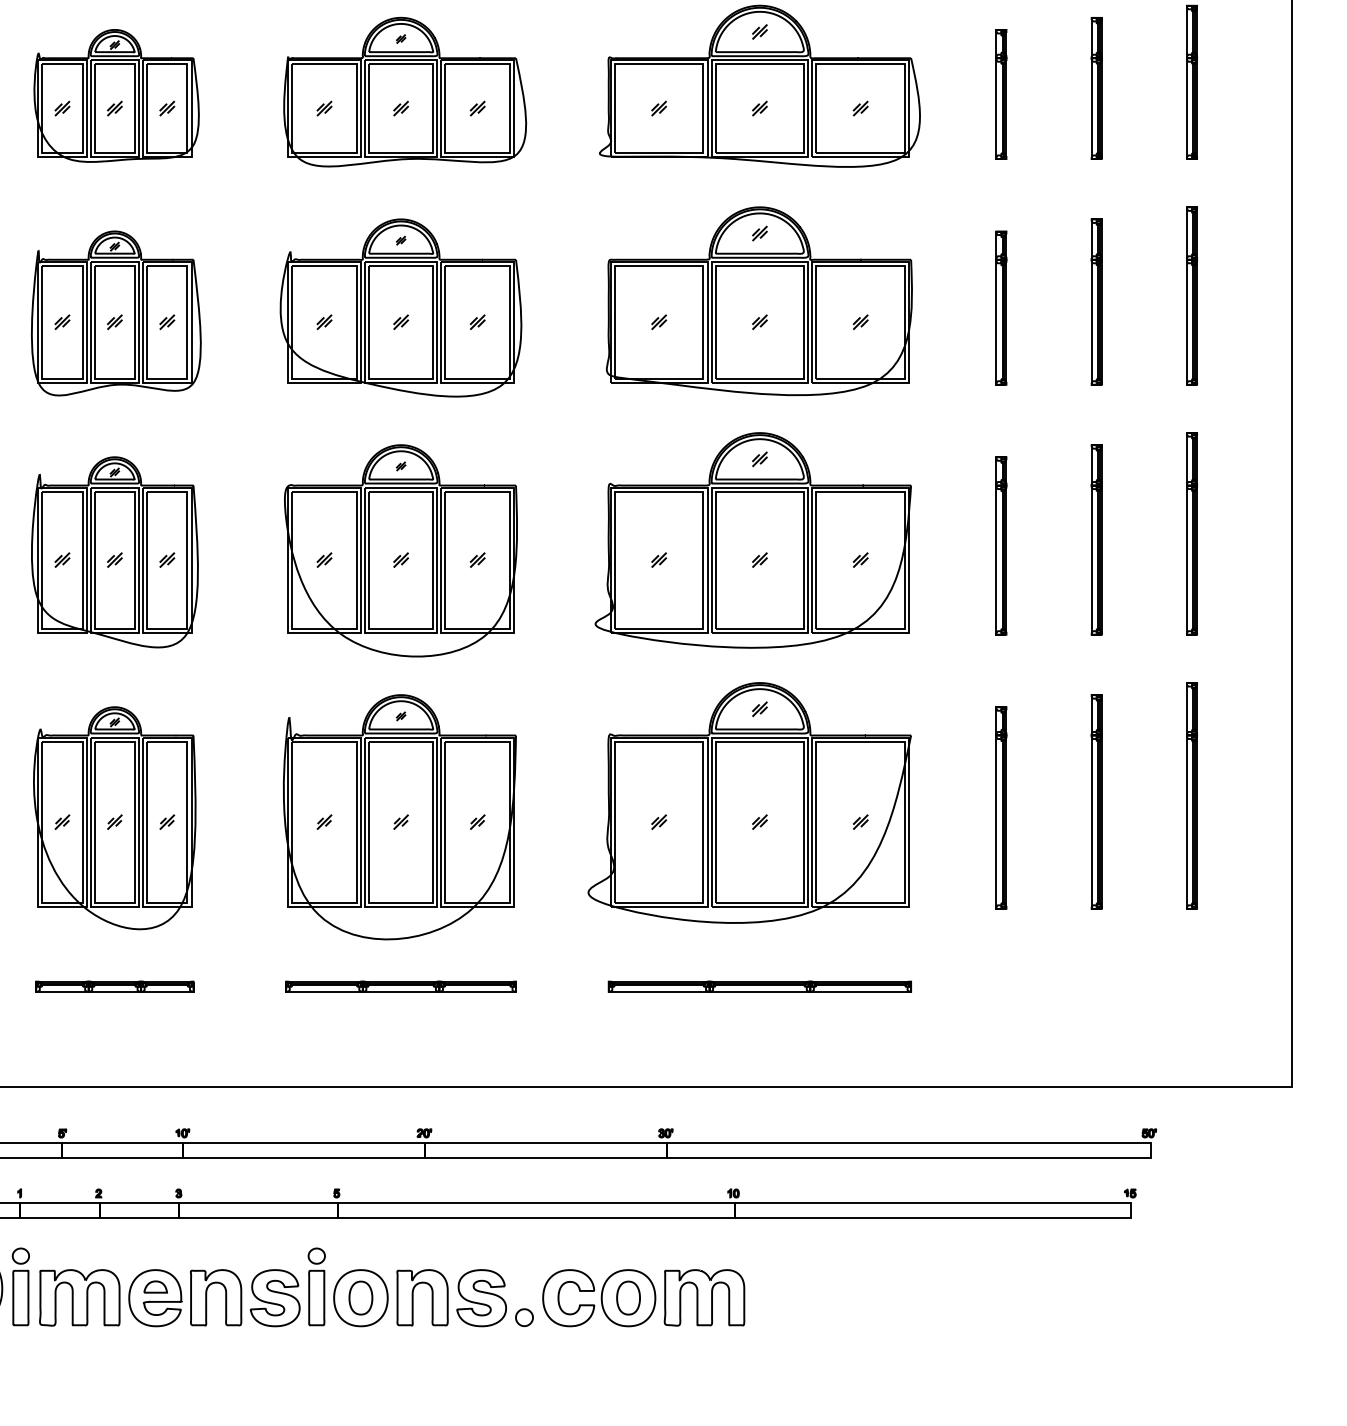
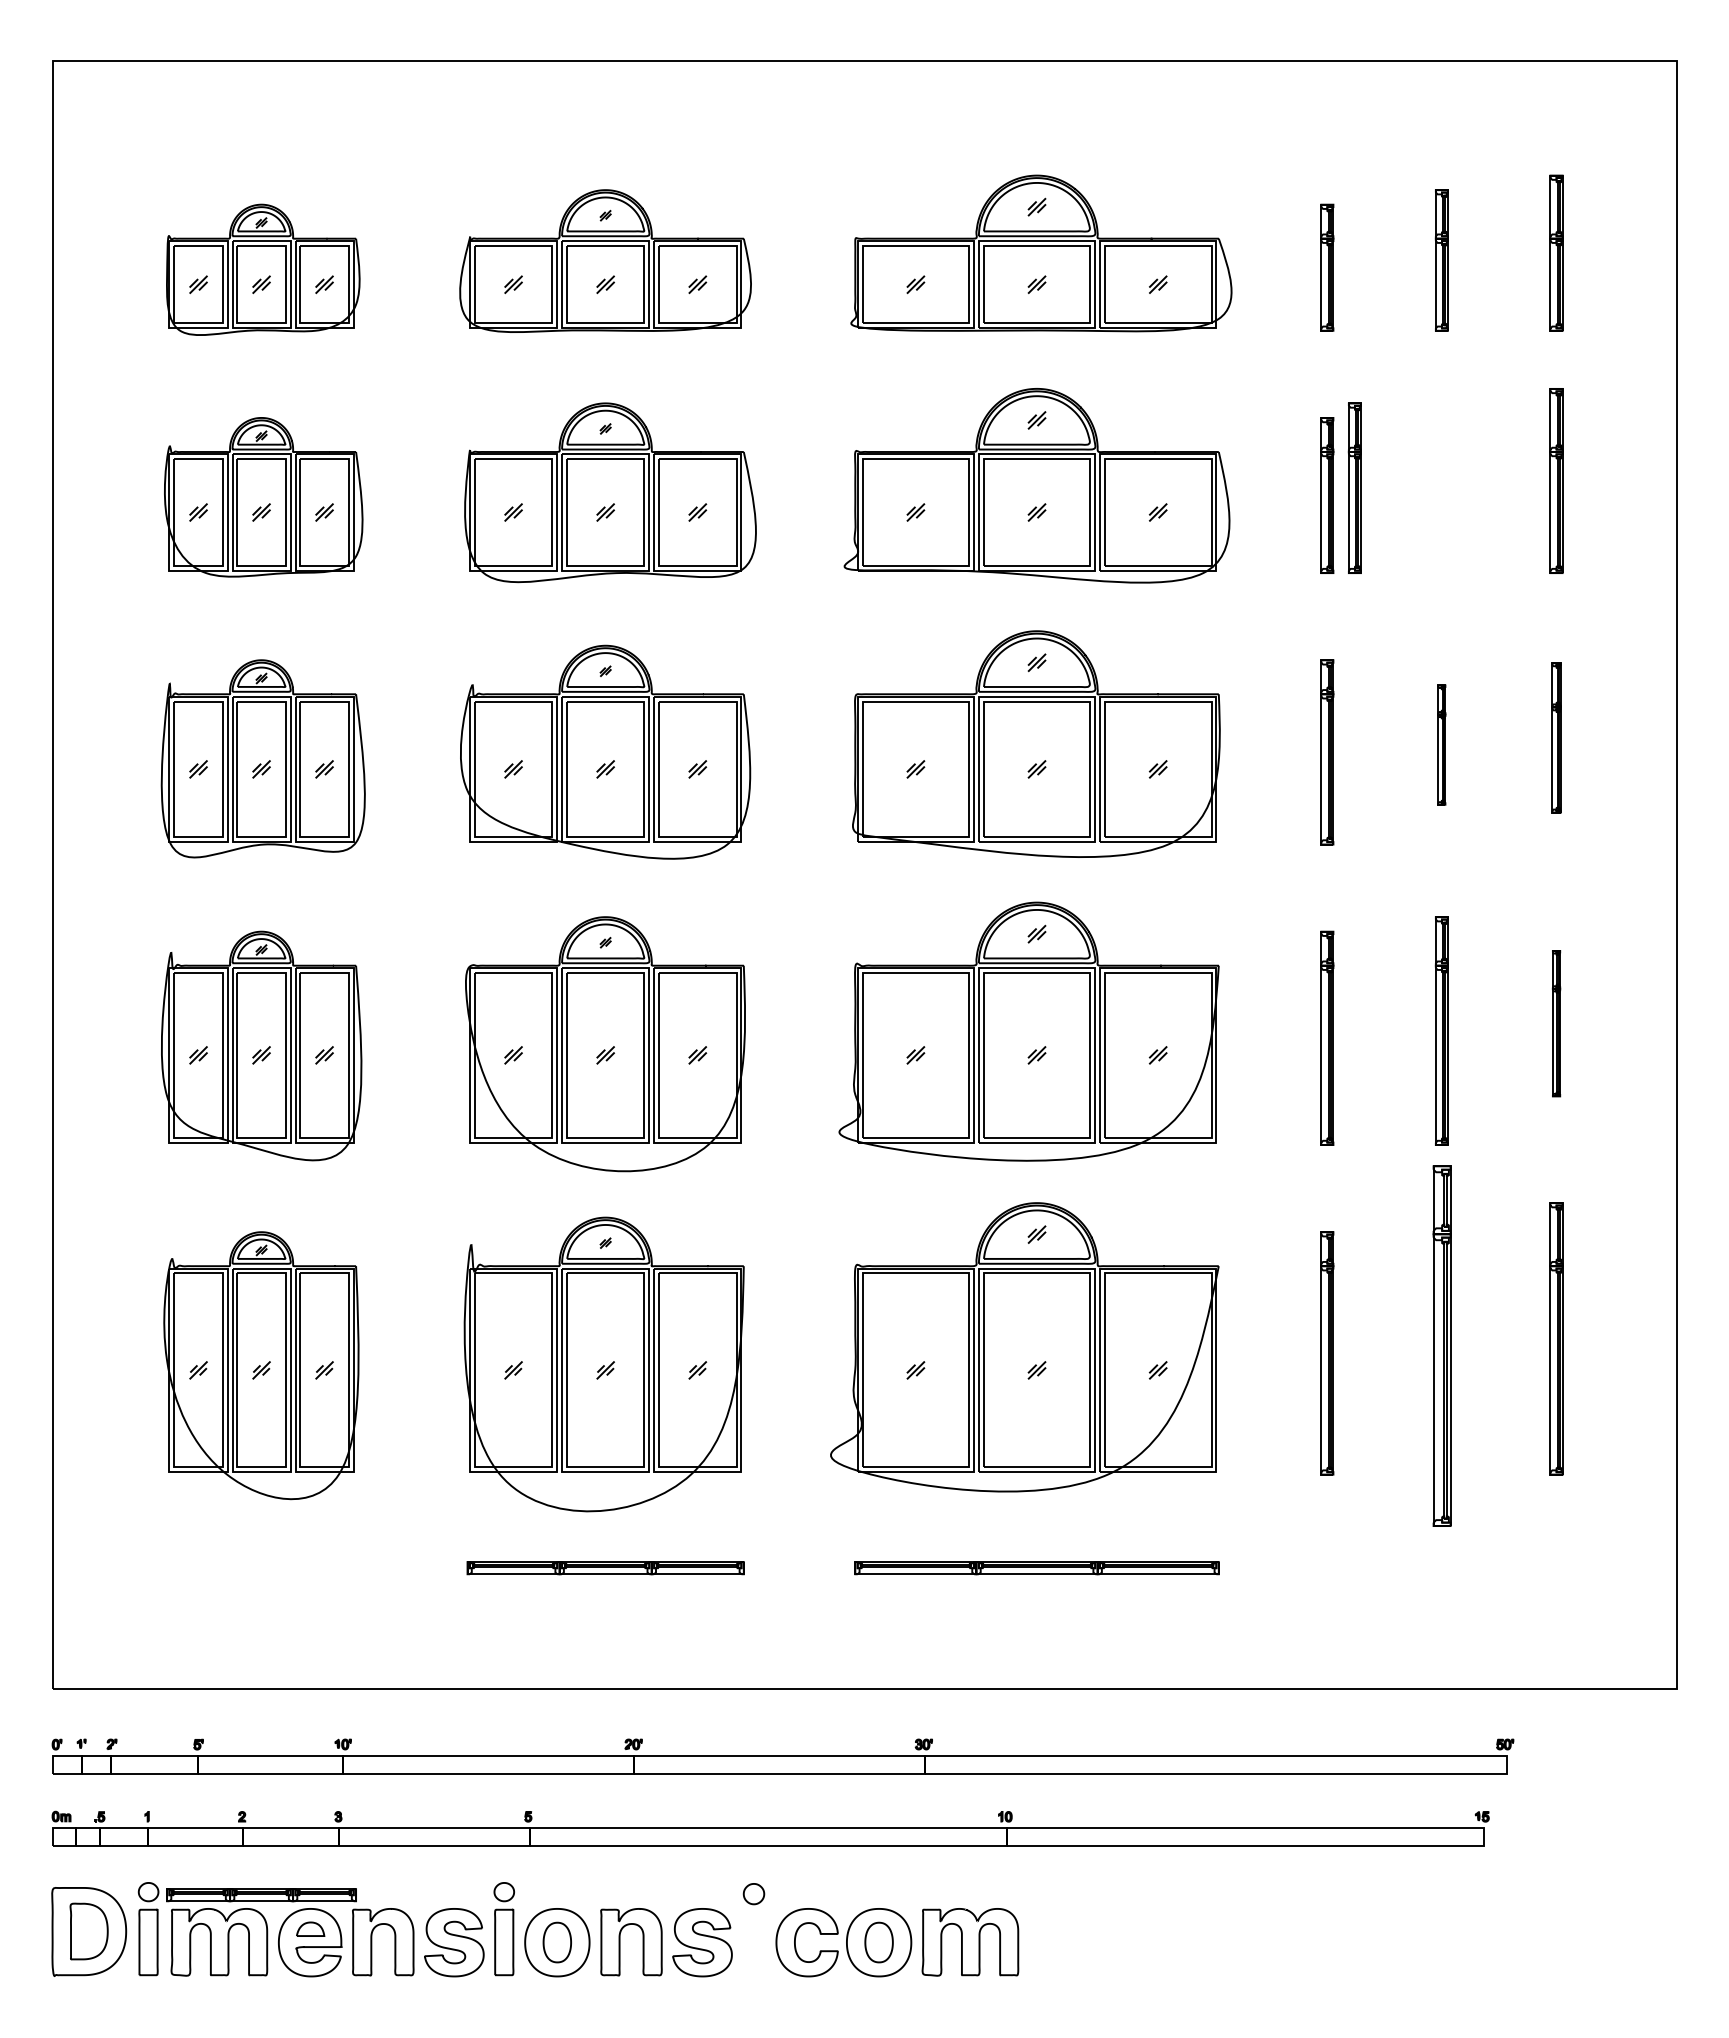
part: (1096, 87) -> (1354, 487), moved
part: (1192, 295) -> (1556, 737), size x0.7
part: (1096, 301) -> (1441, 744), size x0.6
part: (1192, 533) -> (1556, 1023), size x0.6
part: (1096, 801) -> (1441, 1345), size x1.4
part: (114, 986) -> (261, 1895), moved
part: (524, 1318) -> (753, 1894), moved

